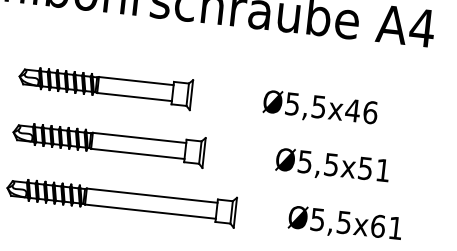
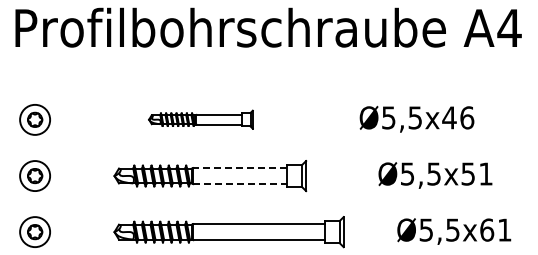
part: (105, 85) -> (200, 119), size x0.6
line: (139, 138) -> (240, 168), solid -> dashed
line: (137, 154) -> (240, 184), solid -> dashed

